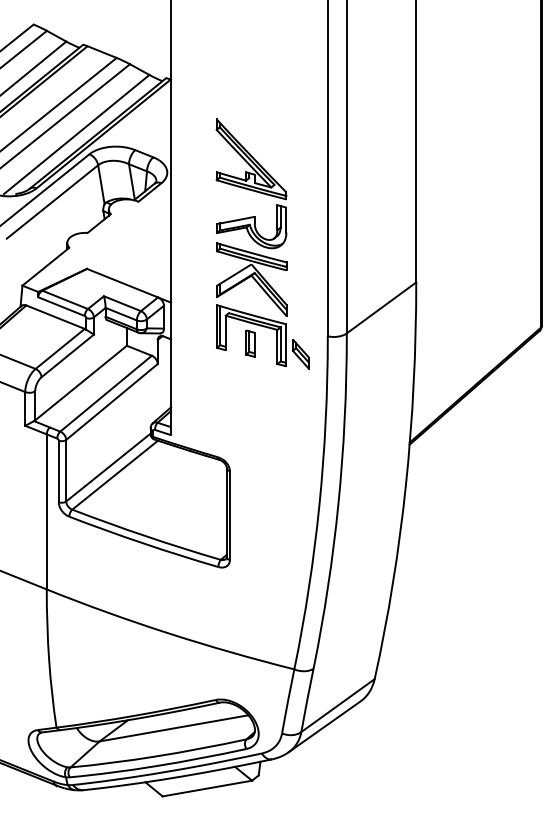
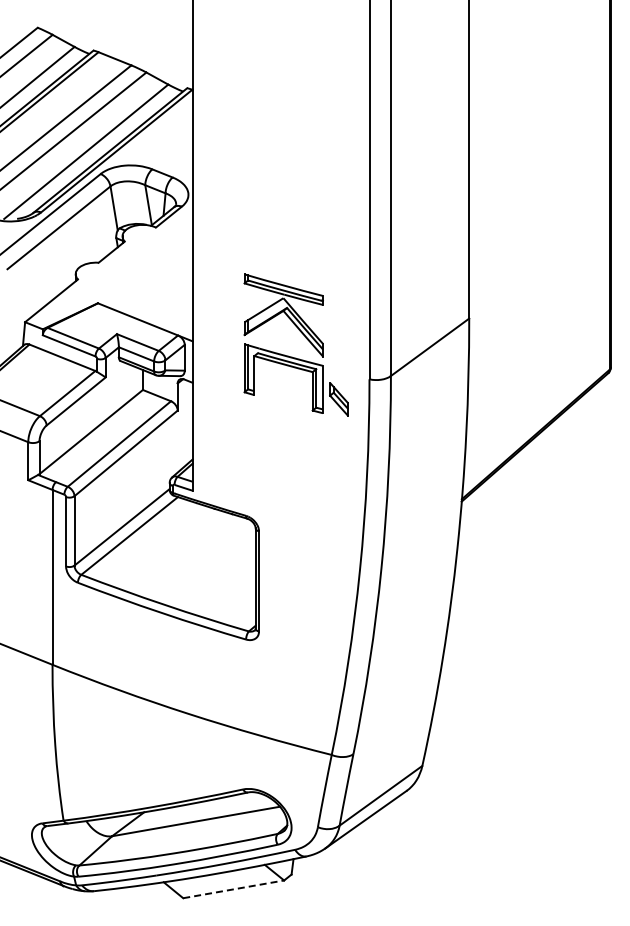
part: (251, 183) -> (283, 207), removed
part: (250, 343) -> (282, 387), removed
line: (208, 788) -> (234, 889), solid -> dashed

